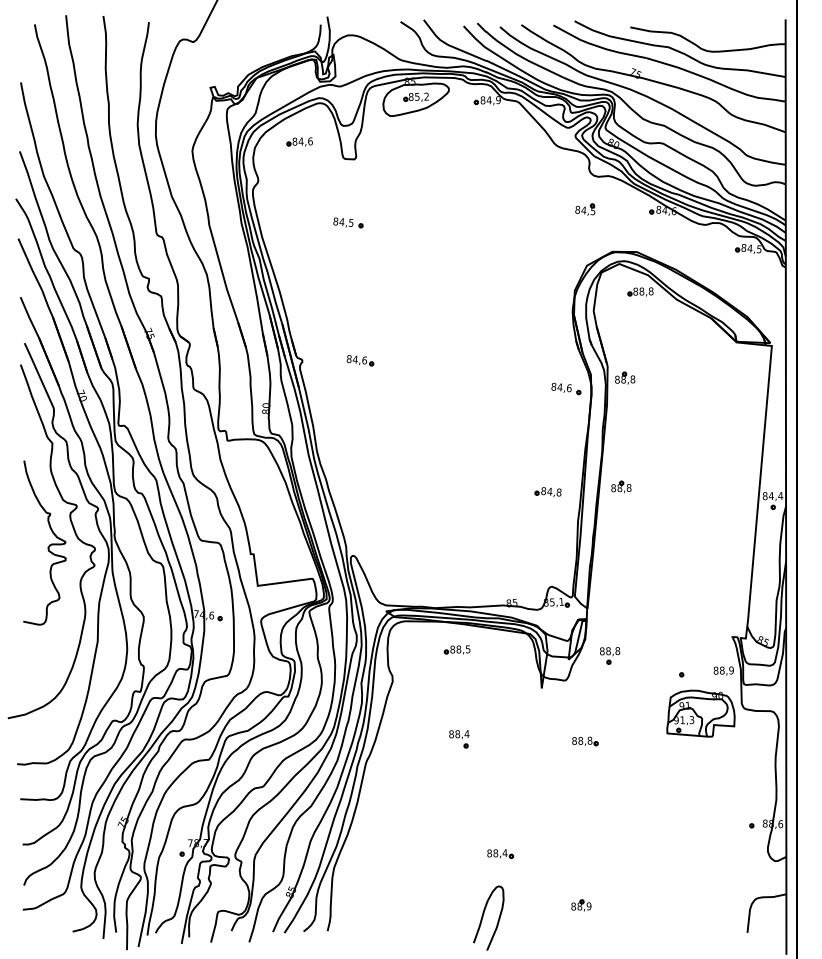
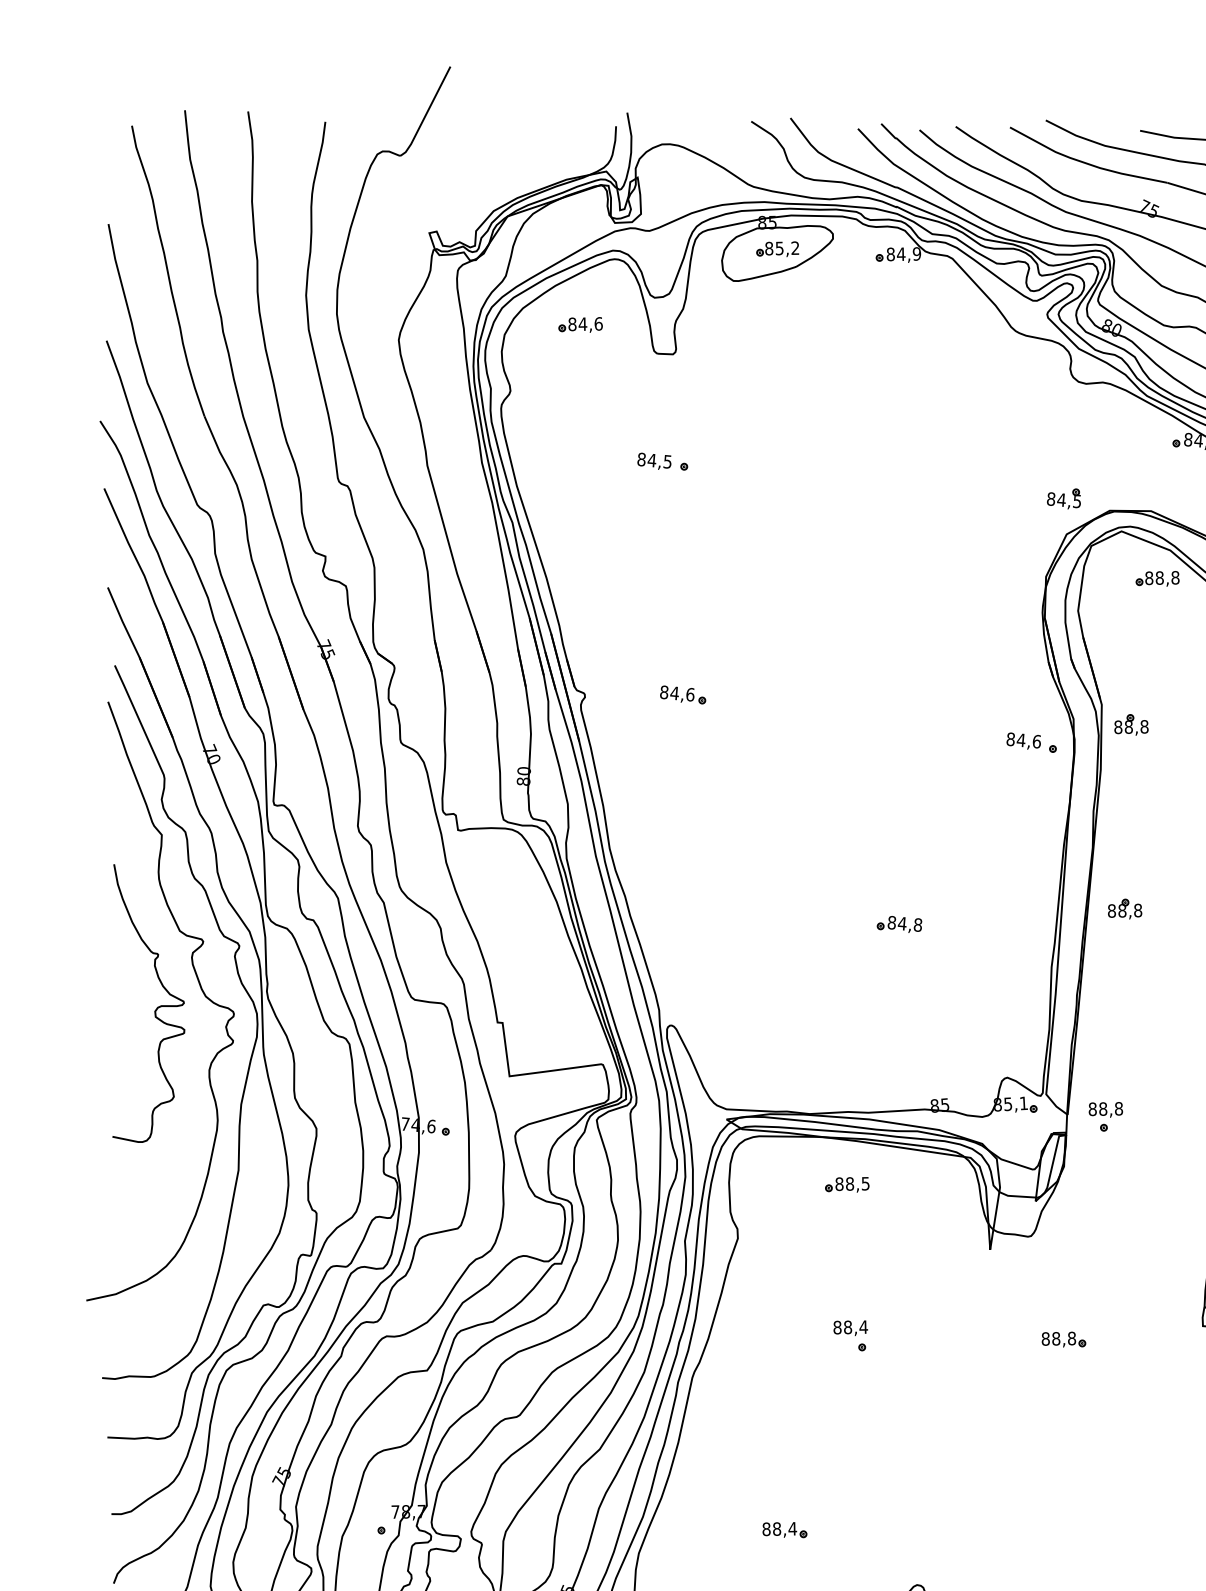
part: (585, 209) -> (1064, 498), moved
part: (547, 492) -> (898, 925), moved
part: (610, 655) -> (1106, 1116), moved
part: (500, 853) -> (784, 1529), moved

